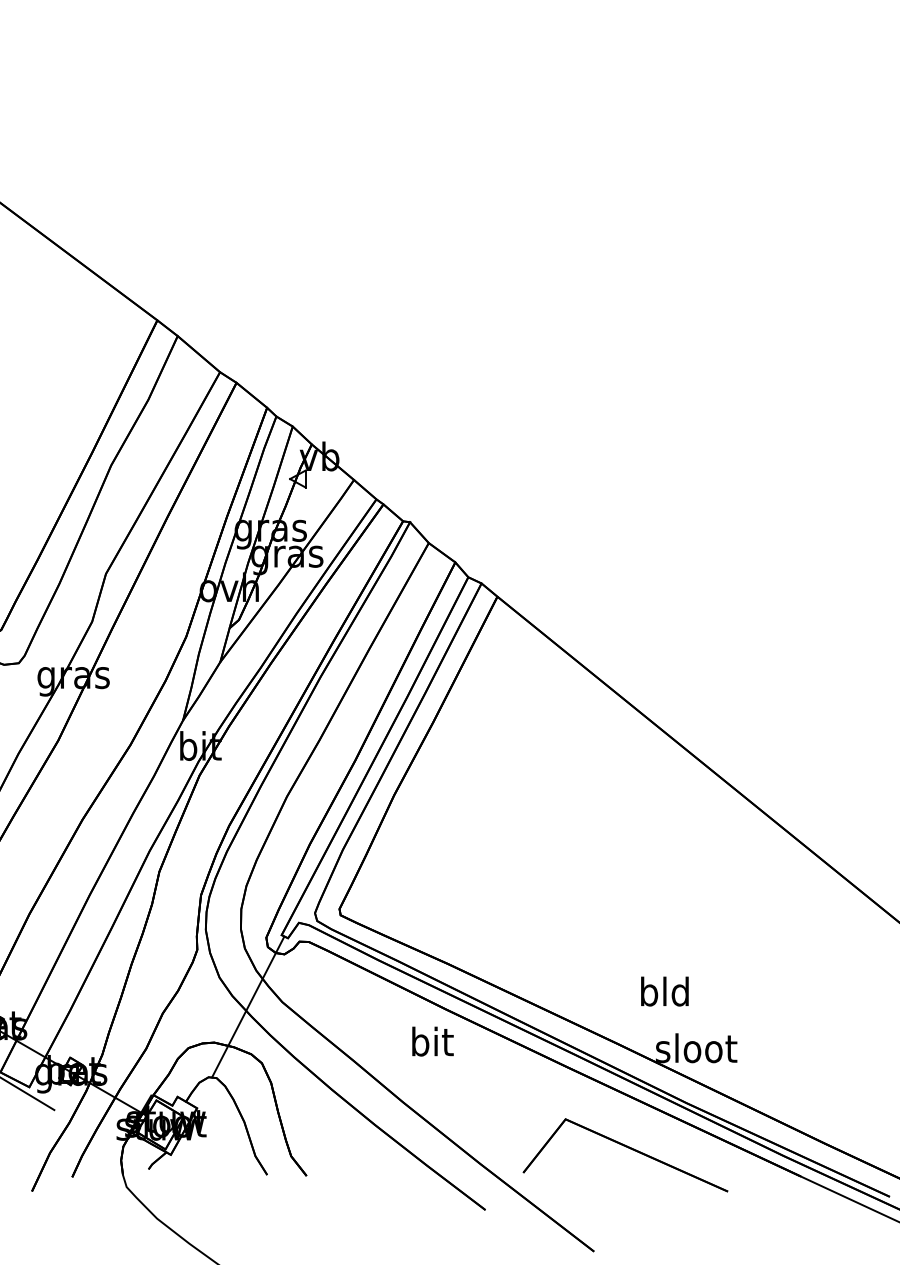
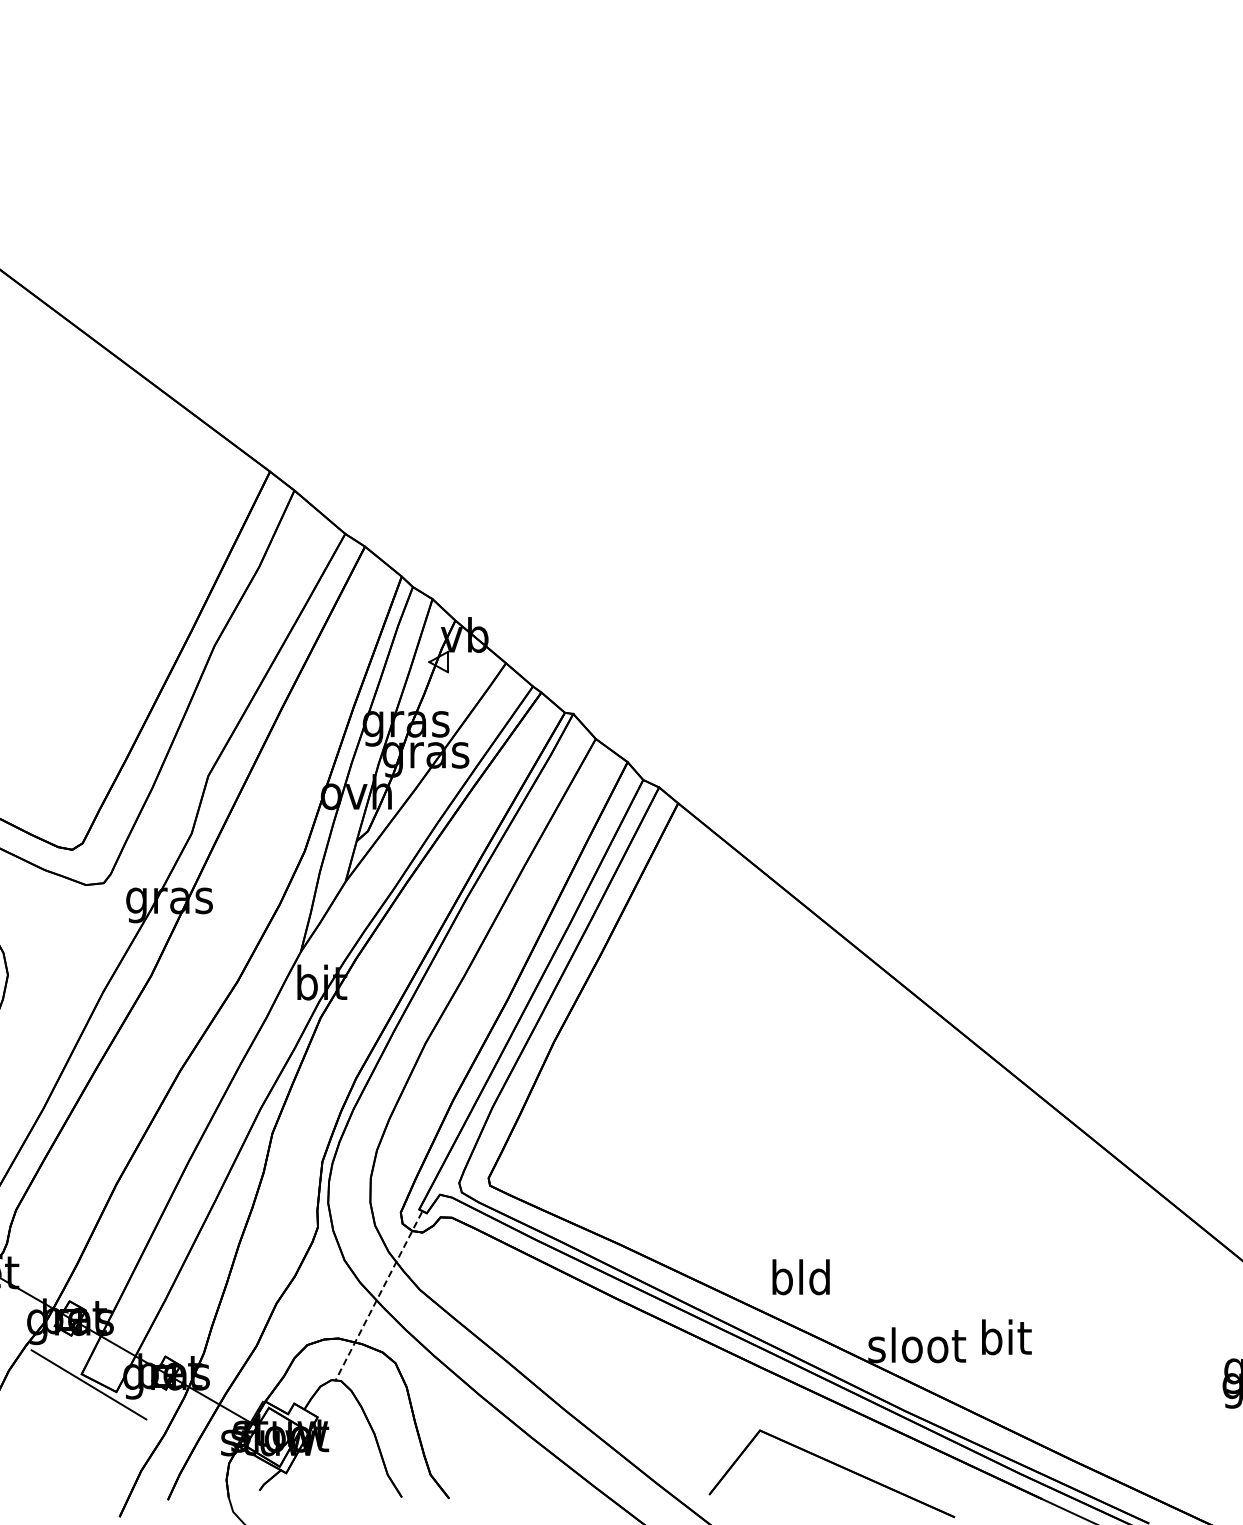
text: (664, 991) -> (800, 1277), moved
line: (247, 1007) -> (378, 1296), solid -> dashed
text: (432, 1041) -> (1006, 1337), moved

